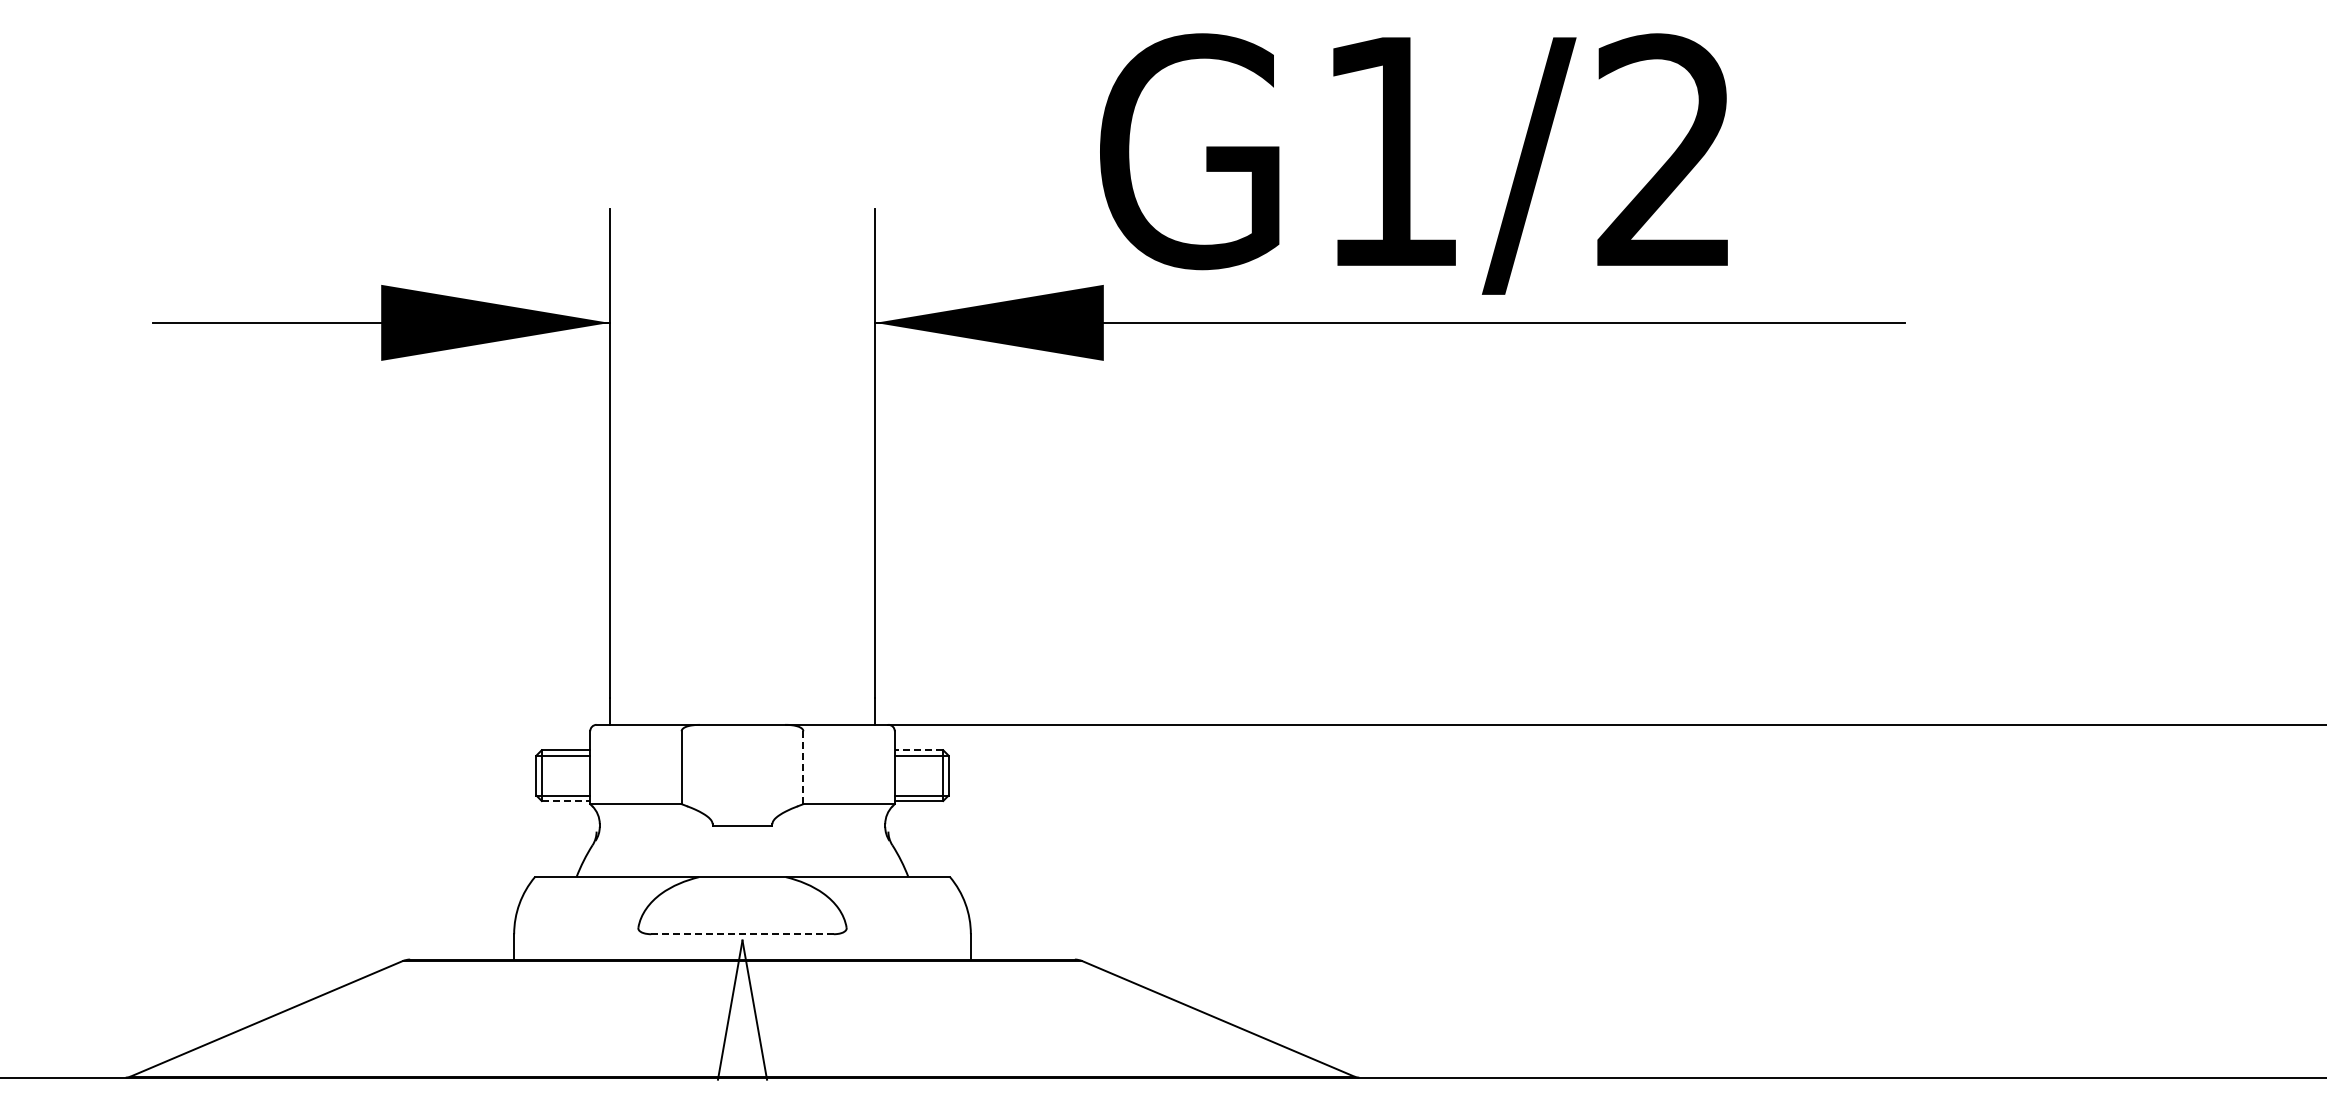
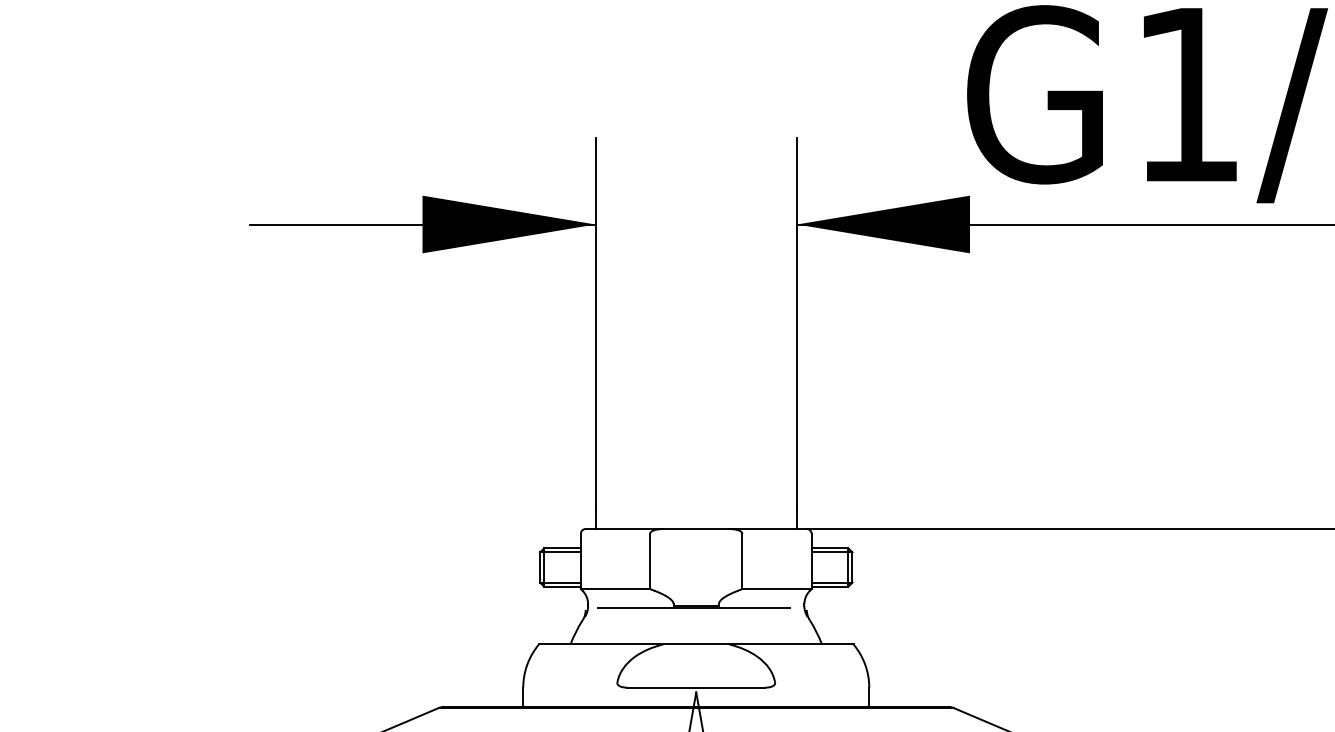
line: (918, 750) -> (829, 548), dashed -> solid
line: (803, 768) -> (742, 562), dashed -> solid
line: (566, 801) -> (562, 587), dashed -> solid
line: (739, 829) -> (693, 608), added
line: (742, 934) -> (696, 687), dashed -> solid

